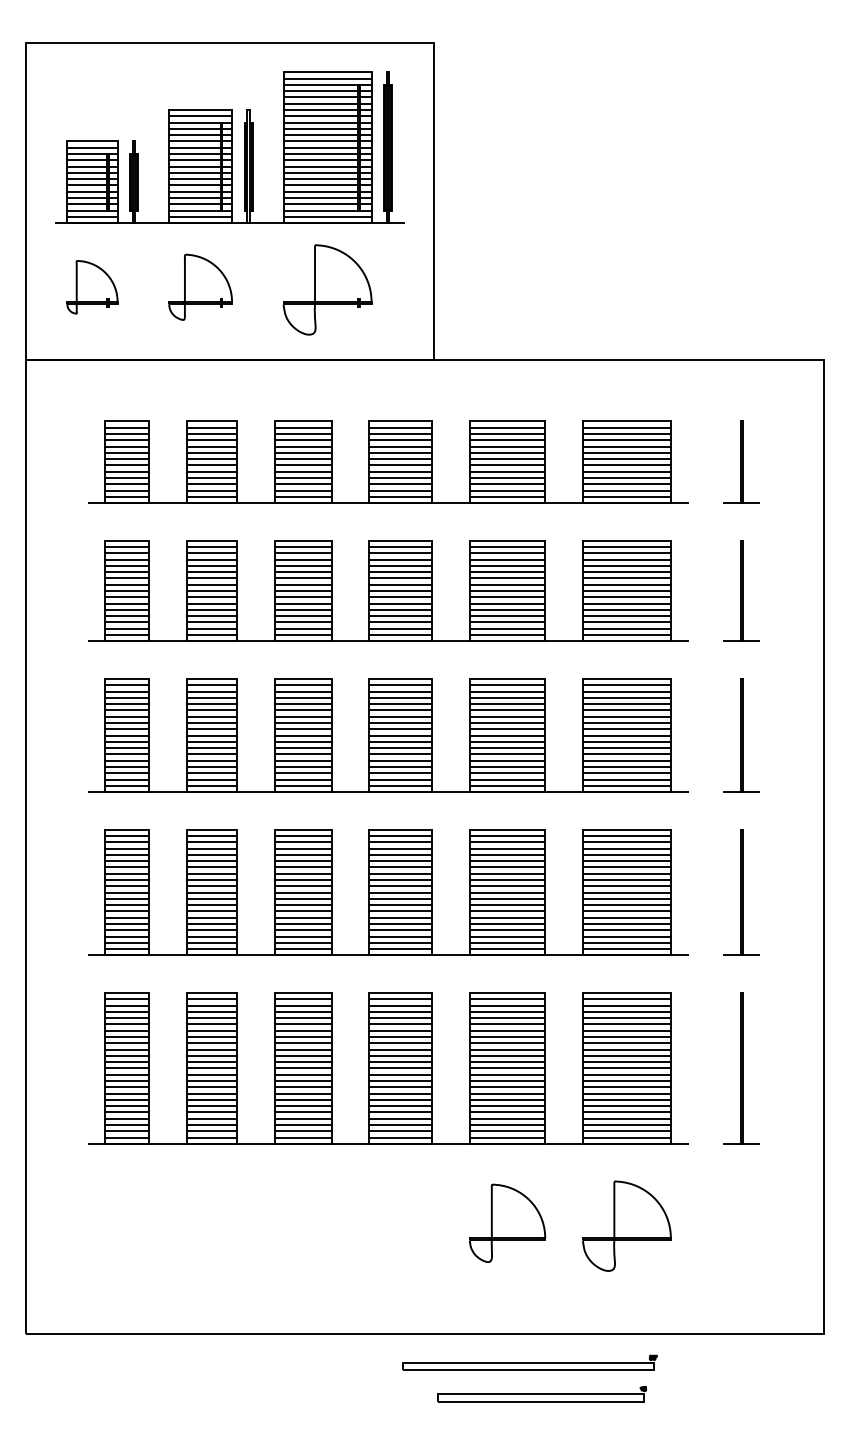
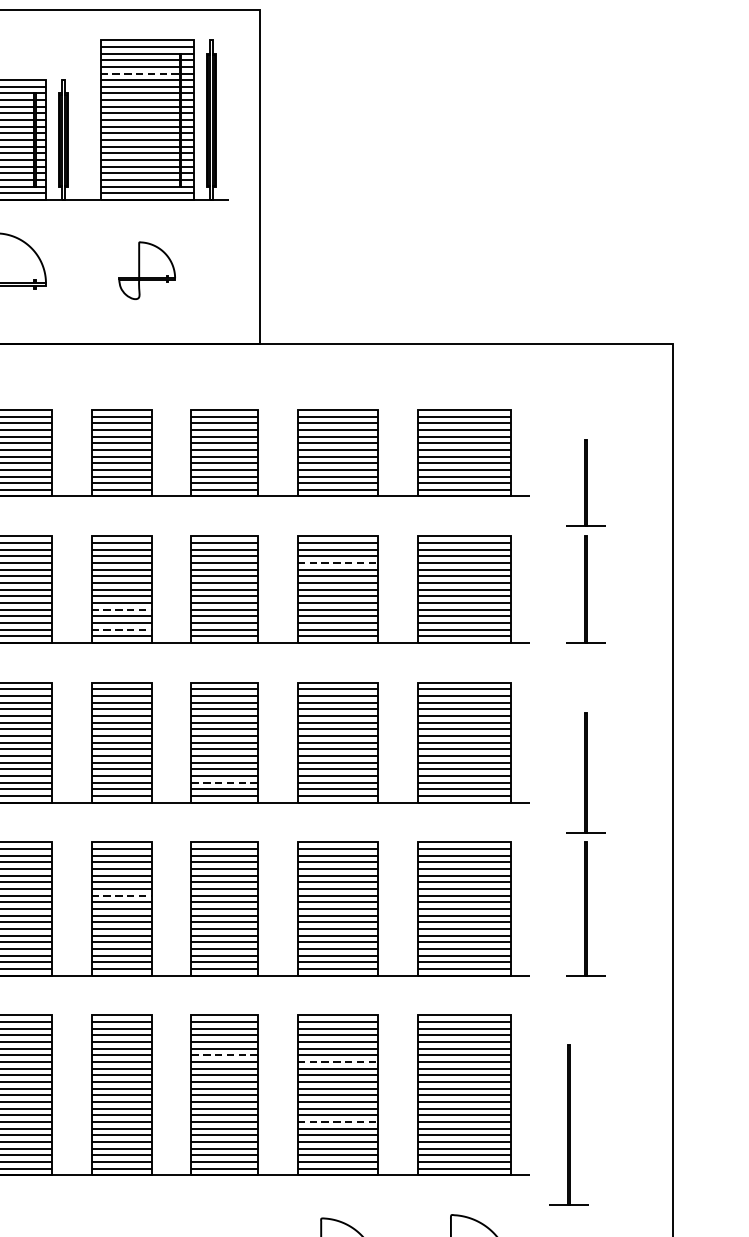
line: (321, 103) -> (140, 73), solid -> dashed
part: (327, 289) -> (147, 270), size x0.6
part: (741, 461) -> (585, 482), moved
line: (507, 565) -> (337, 562), solid -> dashed
line: (303, 609) -> (121, 609), solid -> dashed
line: (303, 628) -> (121, 629), solid -> dashed
part: (741, 735) -> (585, 773), moved
line: (401, 773) -> (225, 782), solid -> dashed
line: (303, 880) -> (121, 896), solid -> dashed
line: (401, 1030) -> (225, 1055), solid -> dashed
line: (507, 1037) -> (337, 1062), solid -> dashed
part: (741, 1068) -> (568, 1125), moved
line: (507, 1093) -> (337, 1121), solid -> dashed

